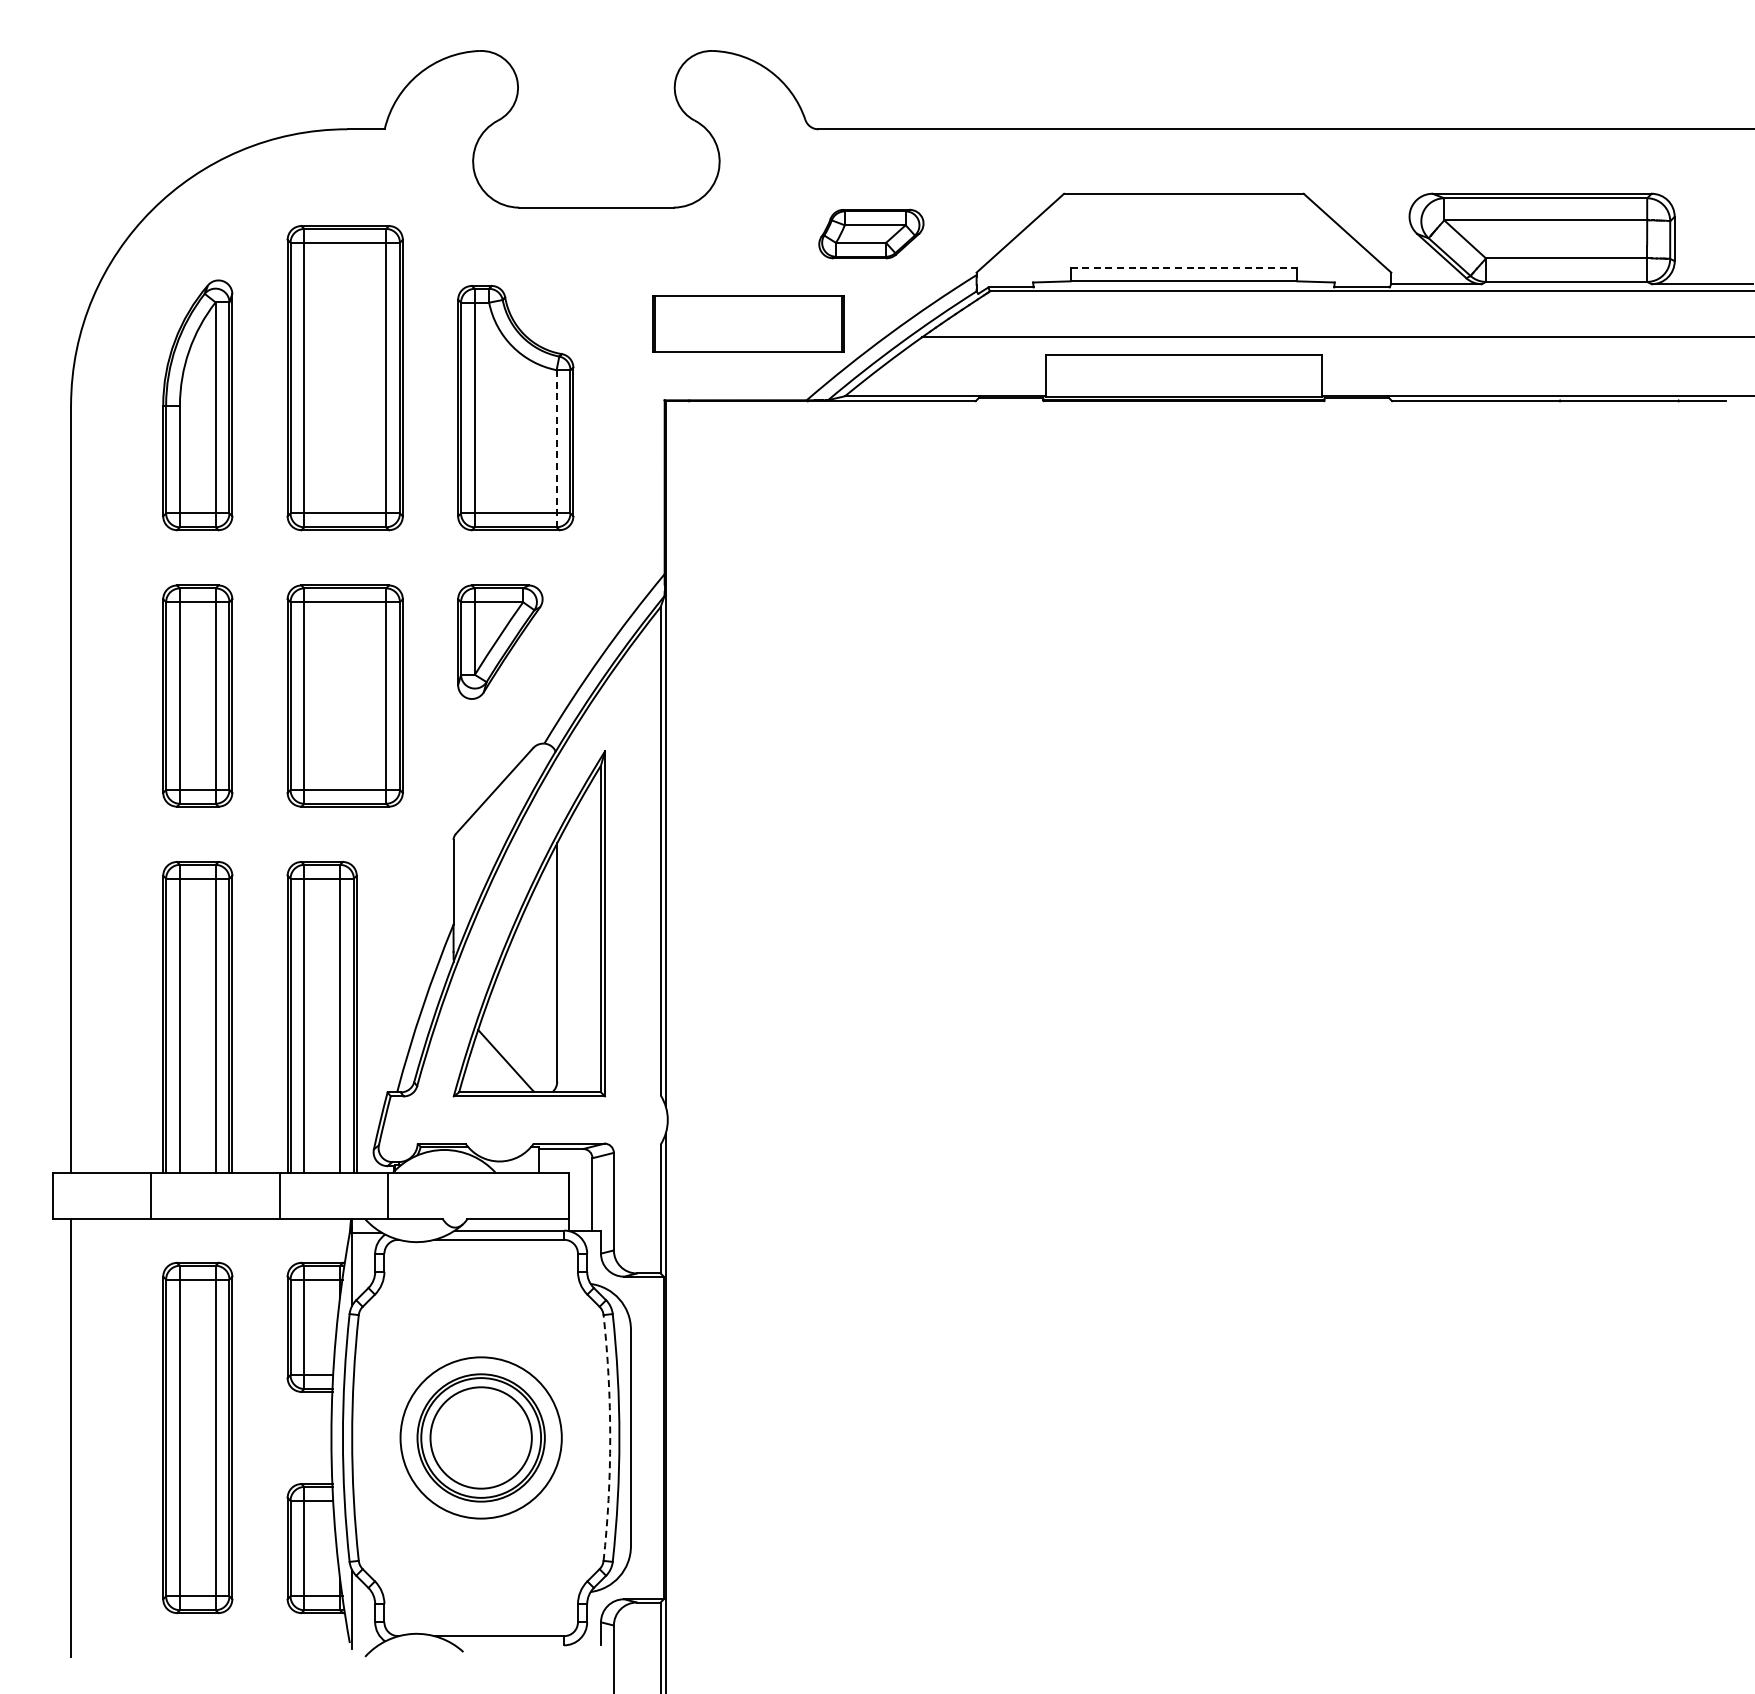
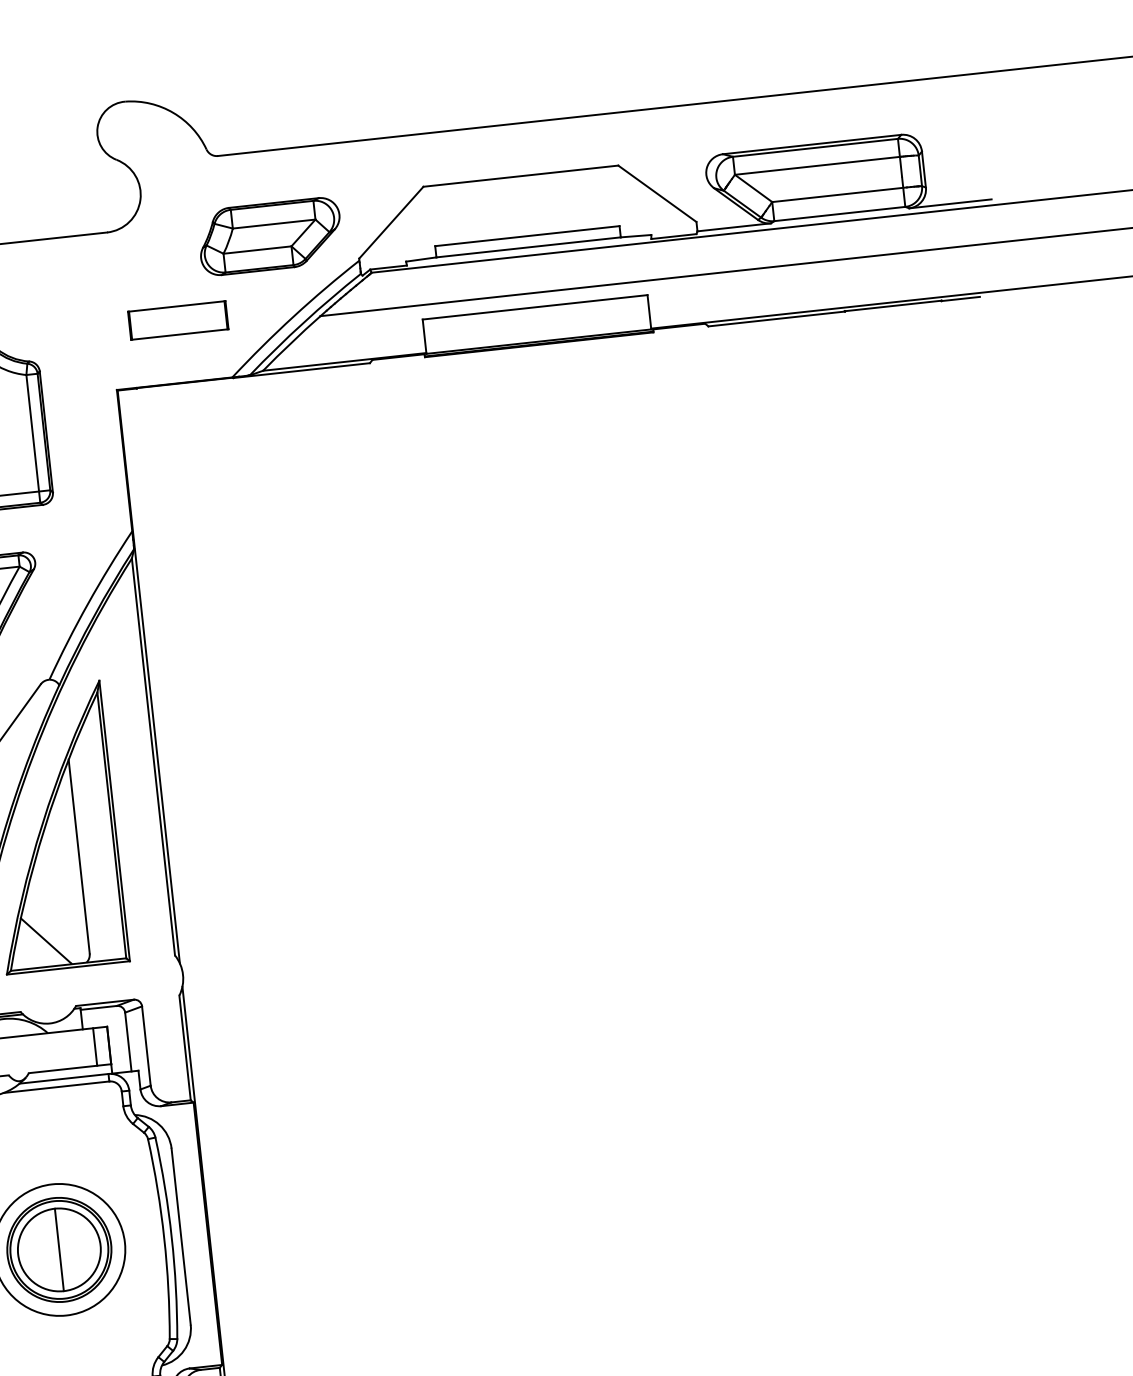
part: (871, 233) -> (270, 236), size x1.67
line: (1184, 267) -> (527, 236), dashed -> solid
part: (748, 323) -> (178, 320), size x0.62
line: (556, 448) -> (33, 438), dashed -> solid
line: (551, 1196) -> (95, 1047), added
line: (481, 1437) -> (59, 1249), added
arc: (610, 1437) -> (164, 1238), dashed -> solid

